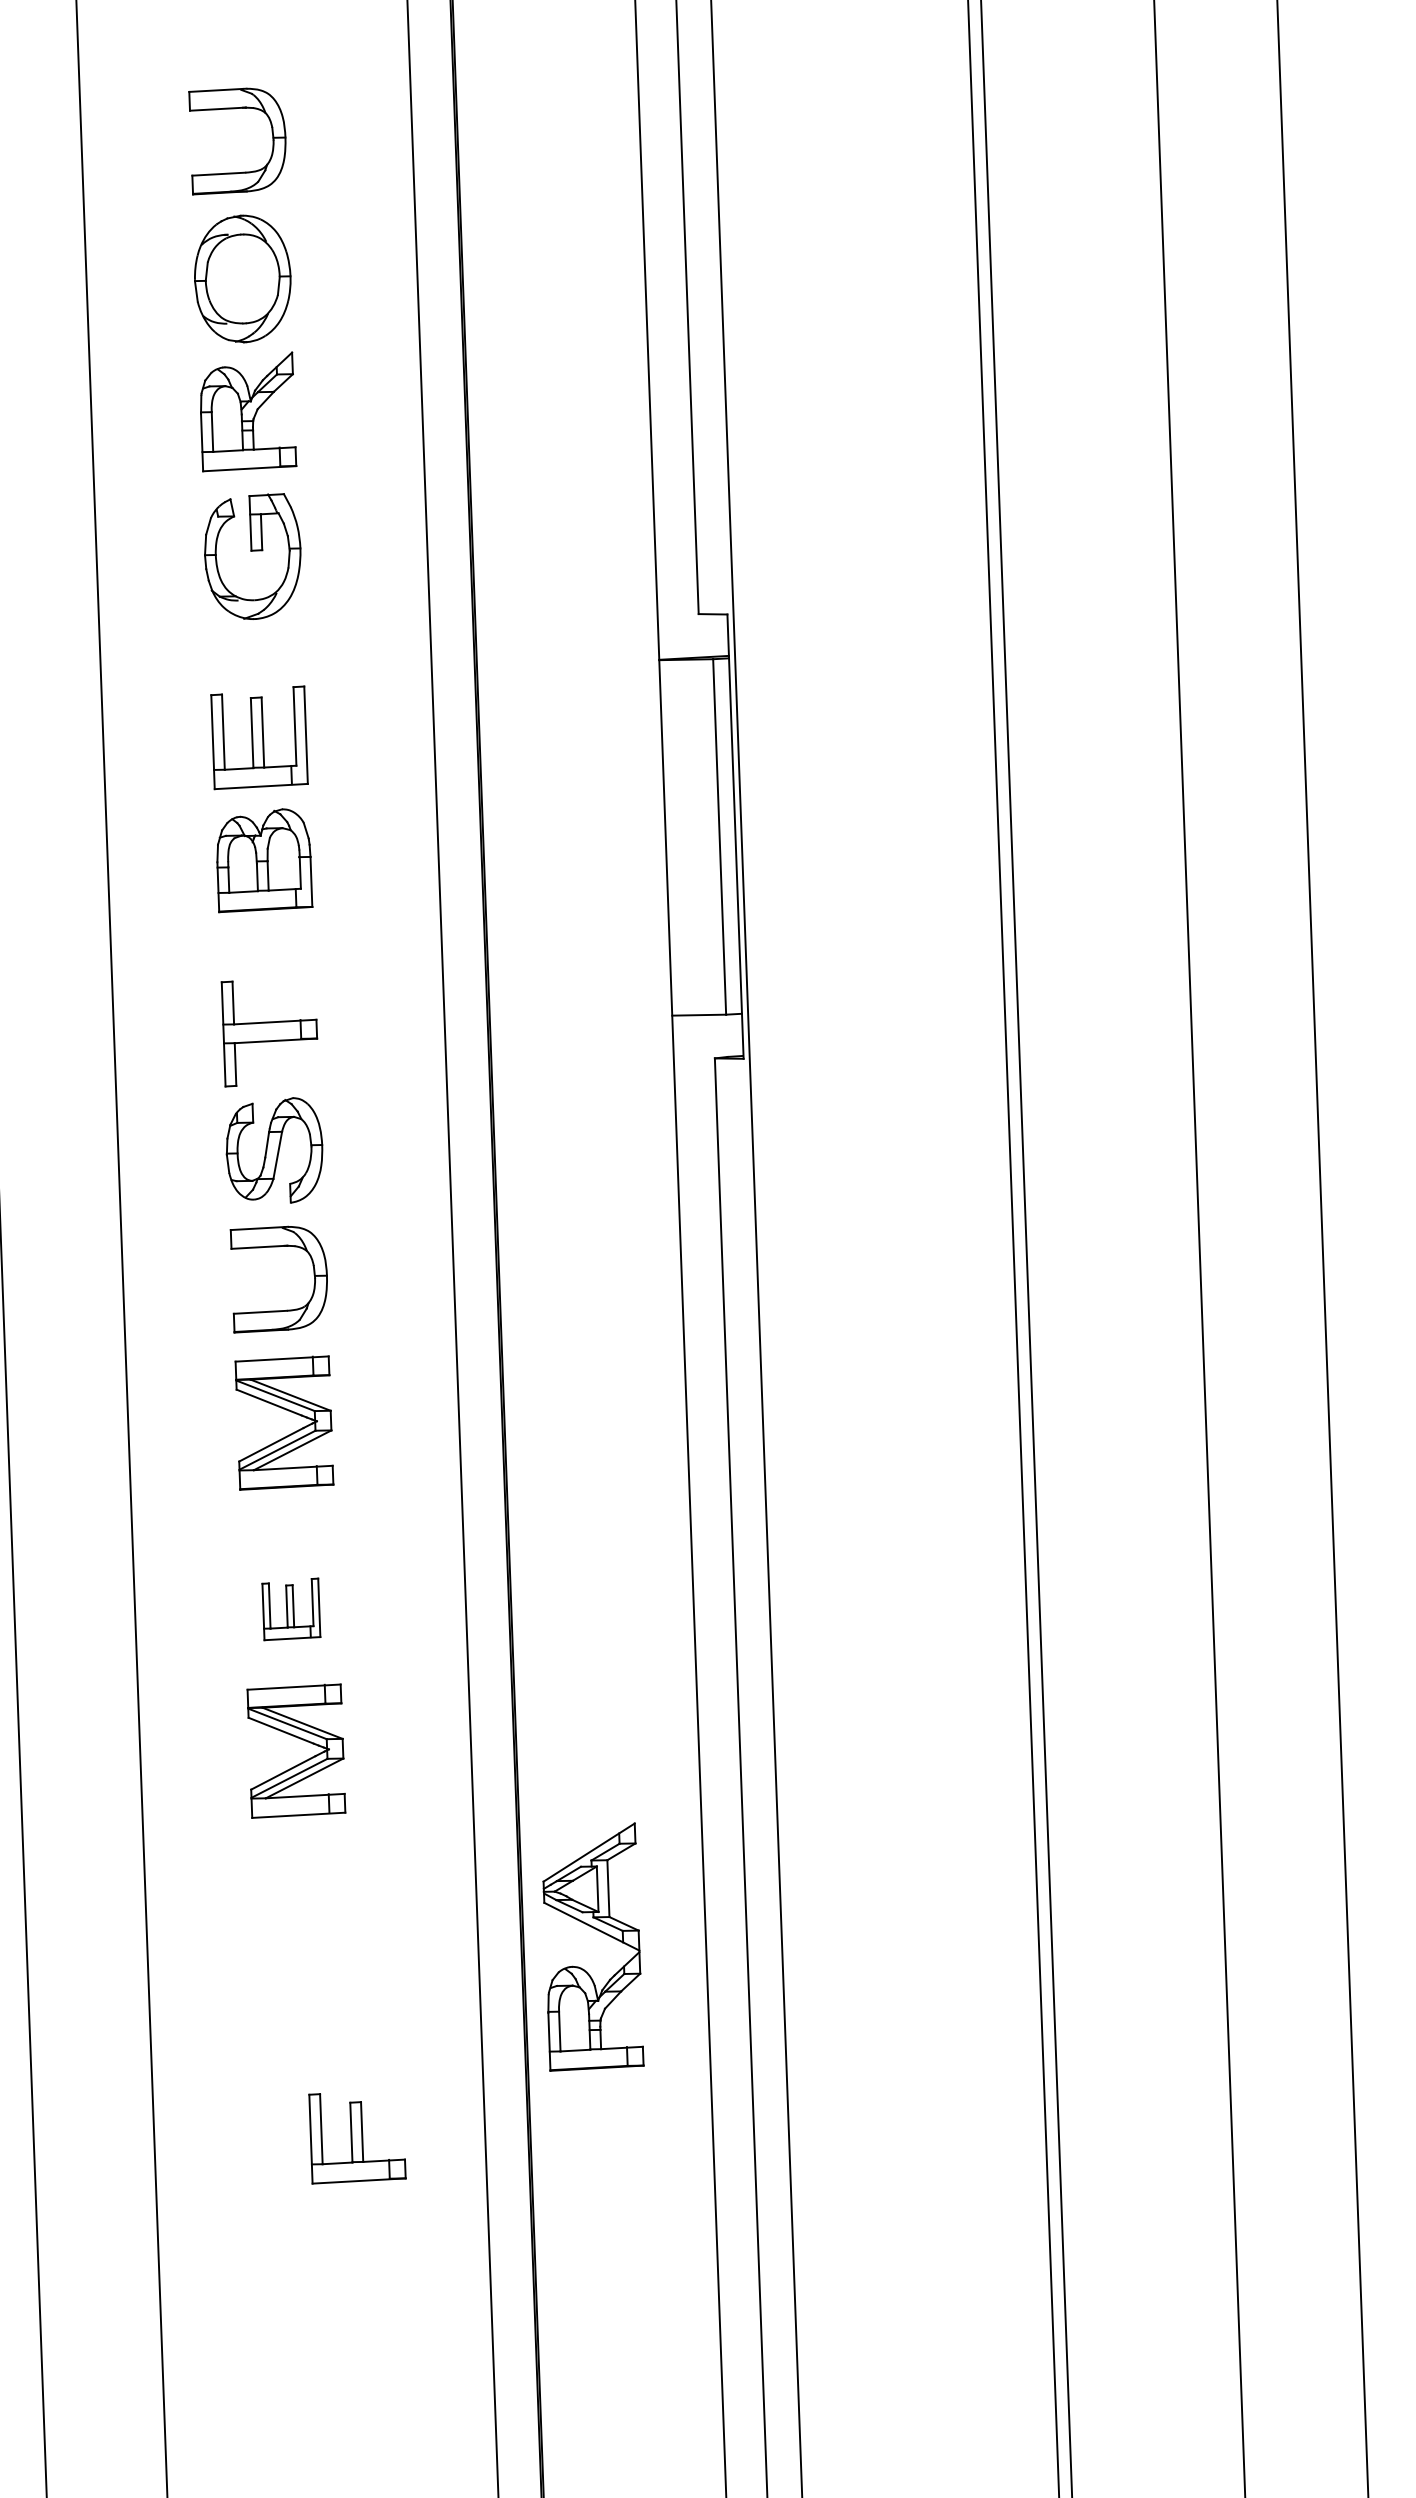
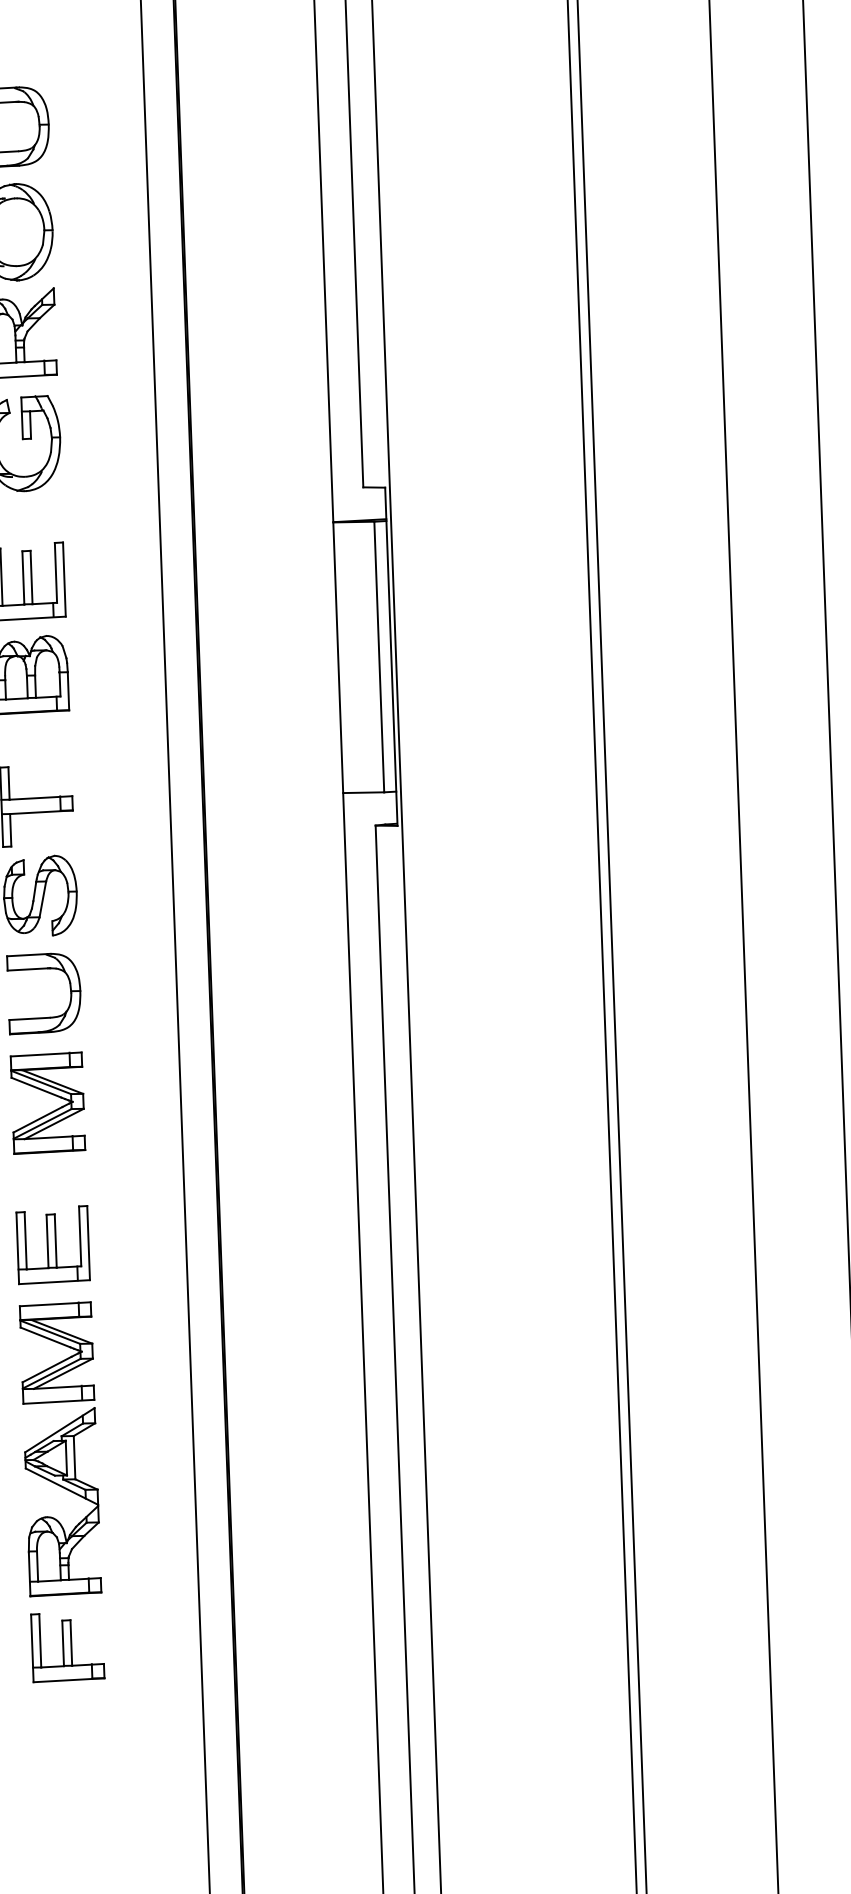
part: (291, 1609) -> (53, 1245), size x1.67
part: (600, 1932) -> (68, 1491), moved
part: (357, 2138) -> (67, 1647), moved

